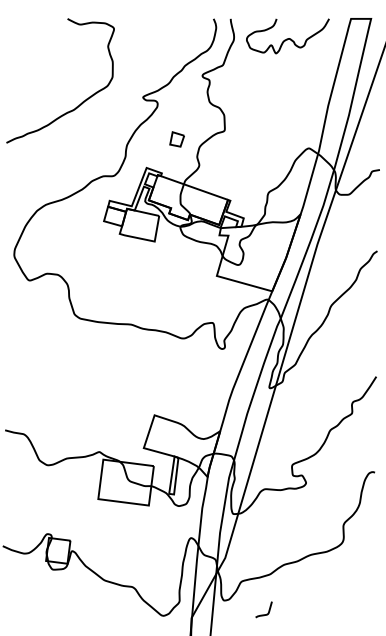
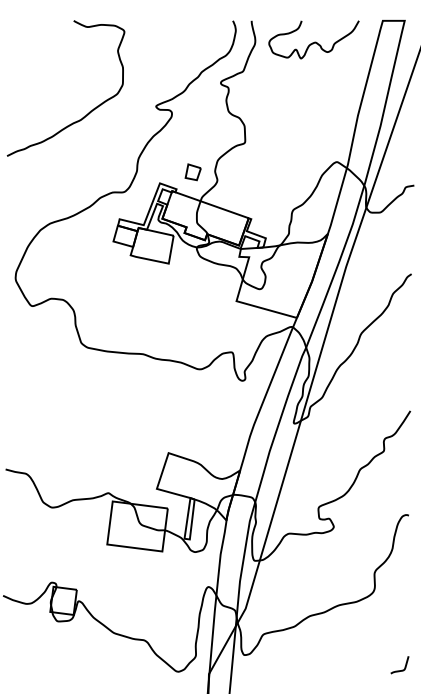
part: (176, 139) -> (192, 172), moved
curve: (266, 613) -> (402, 669), moved

